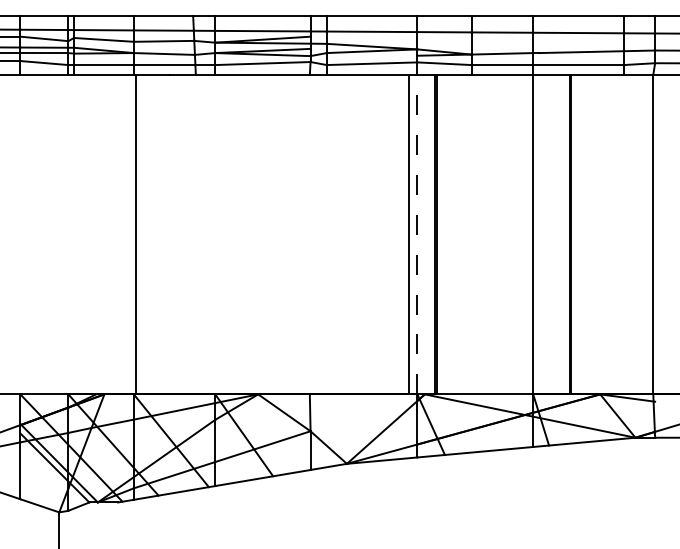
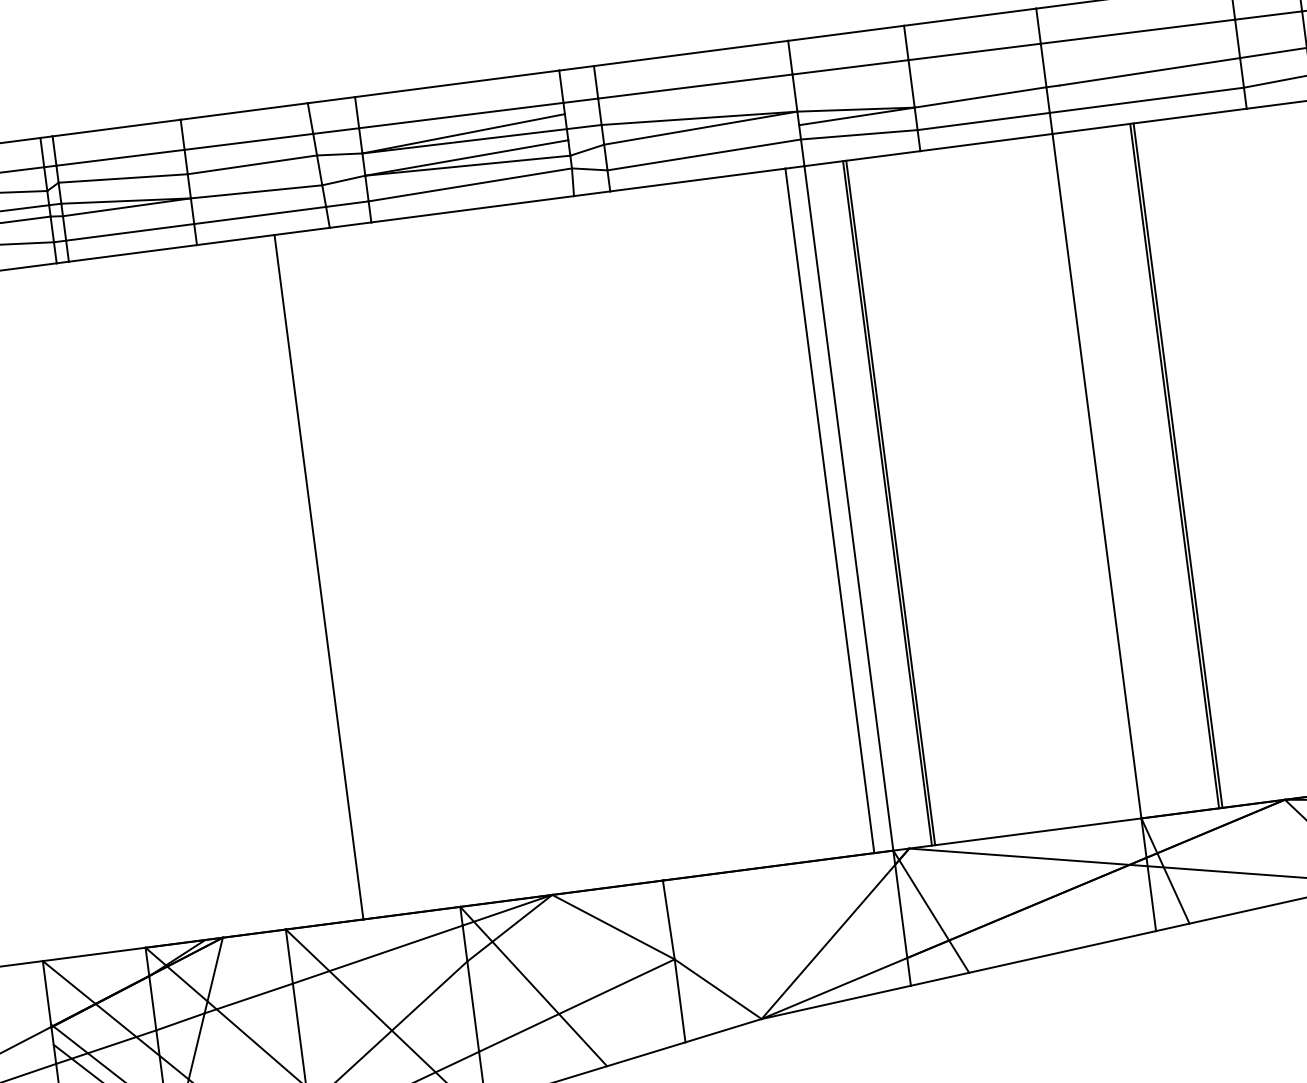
line: (136, 234) -> (319, 576), moved
line: (417, 234) -> (849, 508), dashed -> solid

